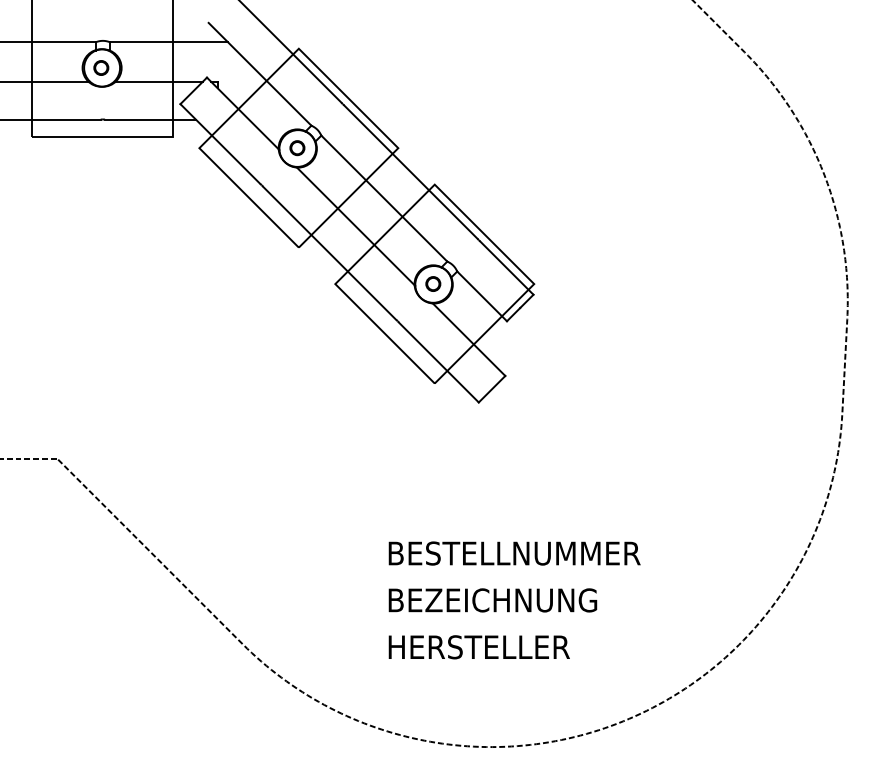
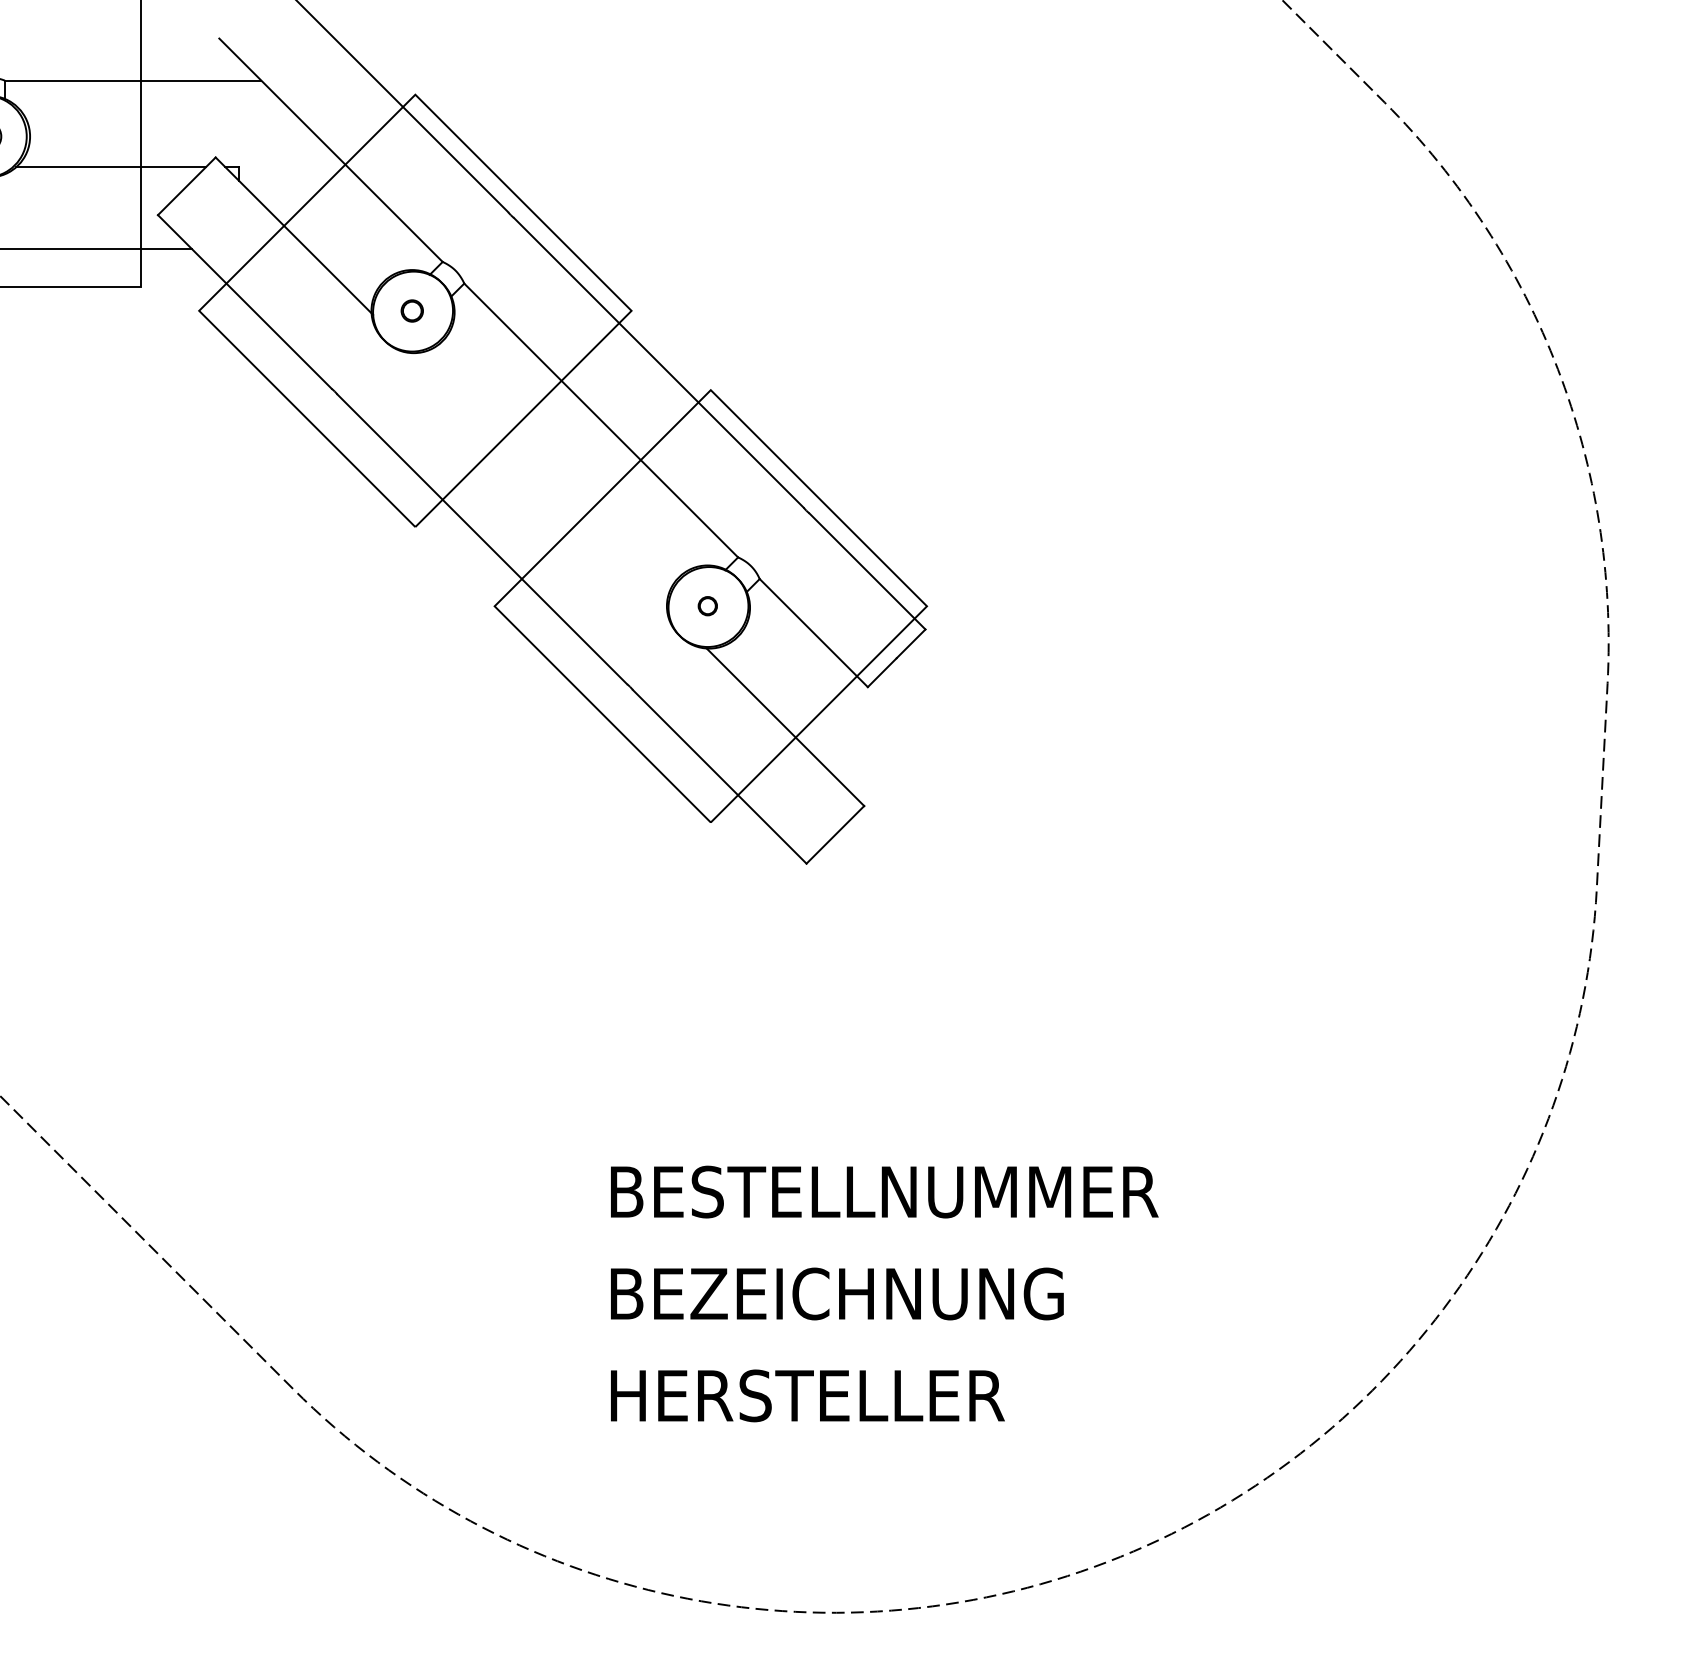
circle: (297, 148) -> (412, 311), size x0.7
line: (355, 226) -> (538, 481), removed
circle: (433, 283) -> (708, 605), size x0.6

